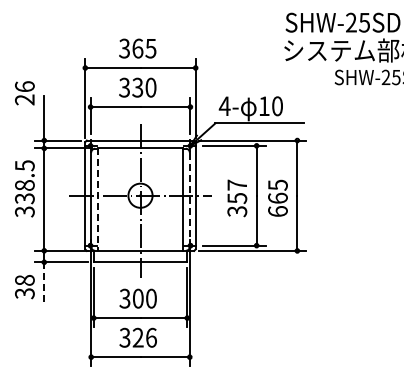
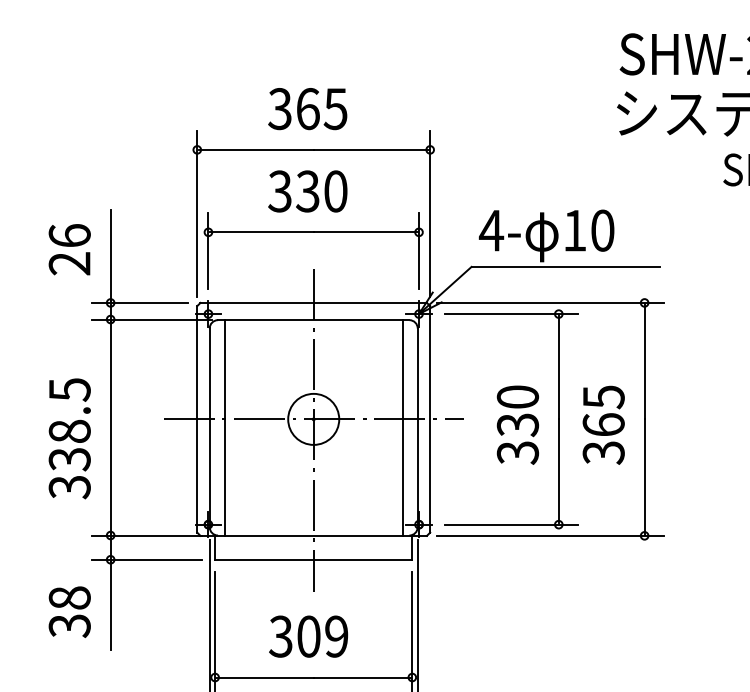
text: (24, 93) -> (68, 250), moved
text: (24, 188) -> (68, 437), moved
text: (237, 191) -> (518, 410), 357 -> 330
line: (98, 200) -> (225, 429), dashed -> solid
line: (189, 200) -> (417, 429), dashed -> solid
text: (277, 211) -> (602, 452), 665 -> 365
line: (44, 284) -> (111, 606), dashed -> solid
text: (151, 298) -> (336, 636), 300 -> 309

